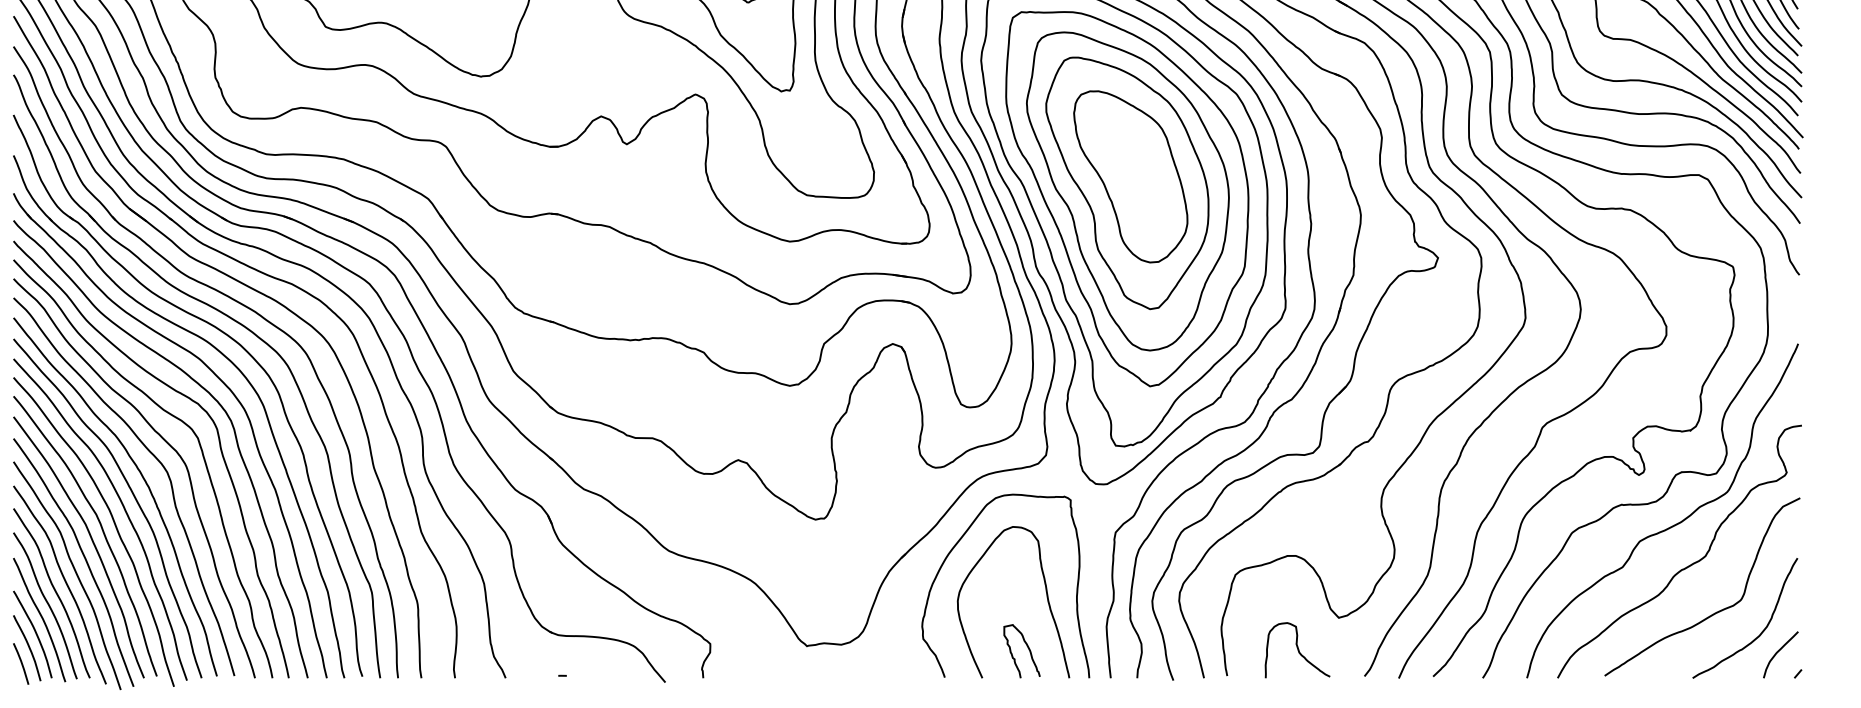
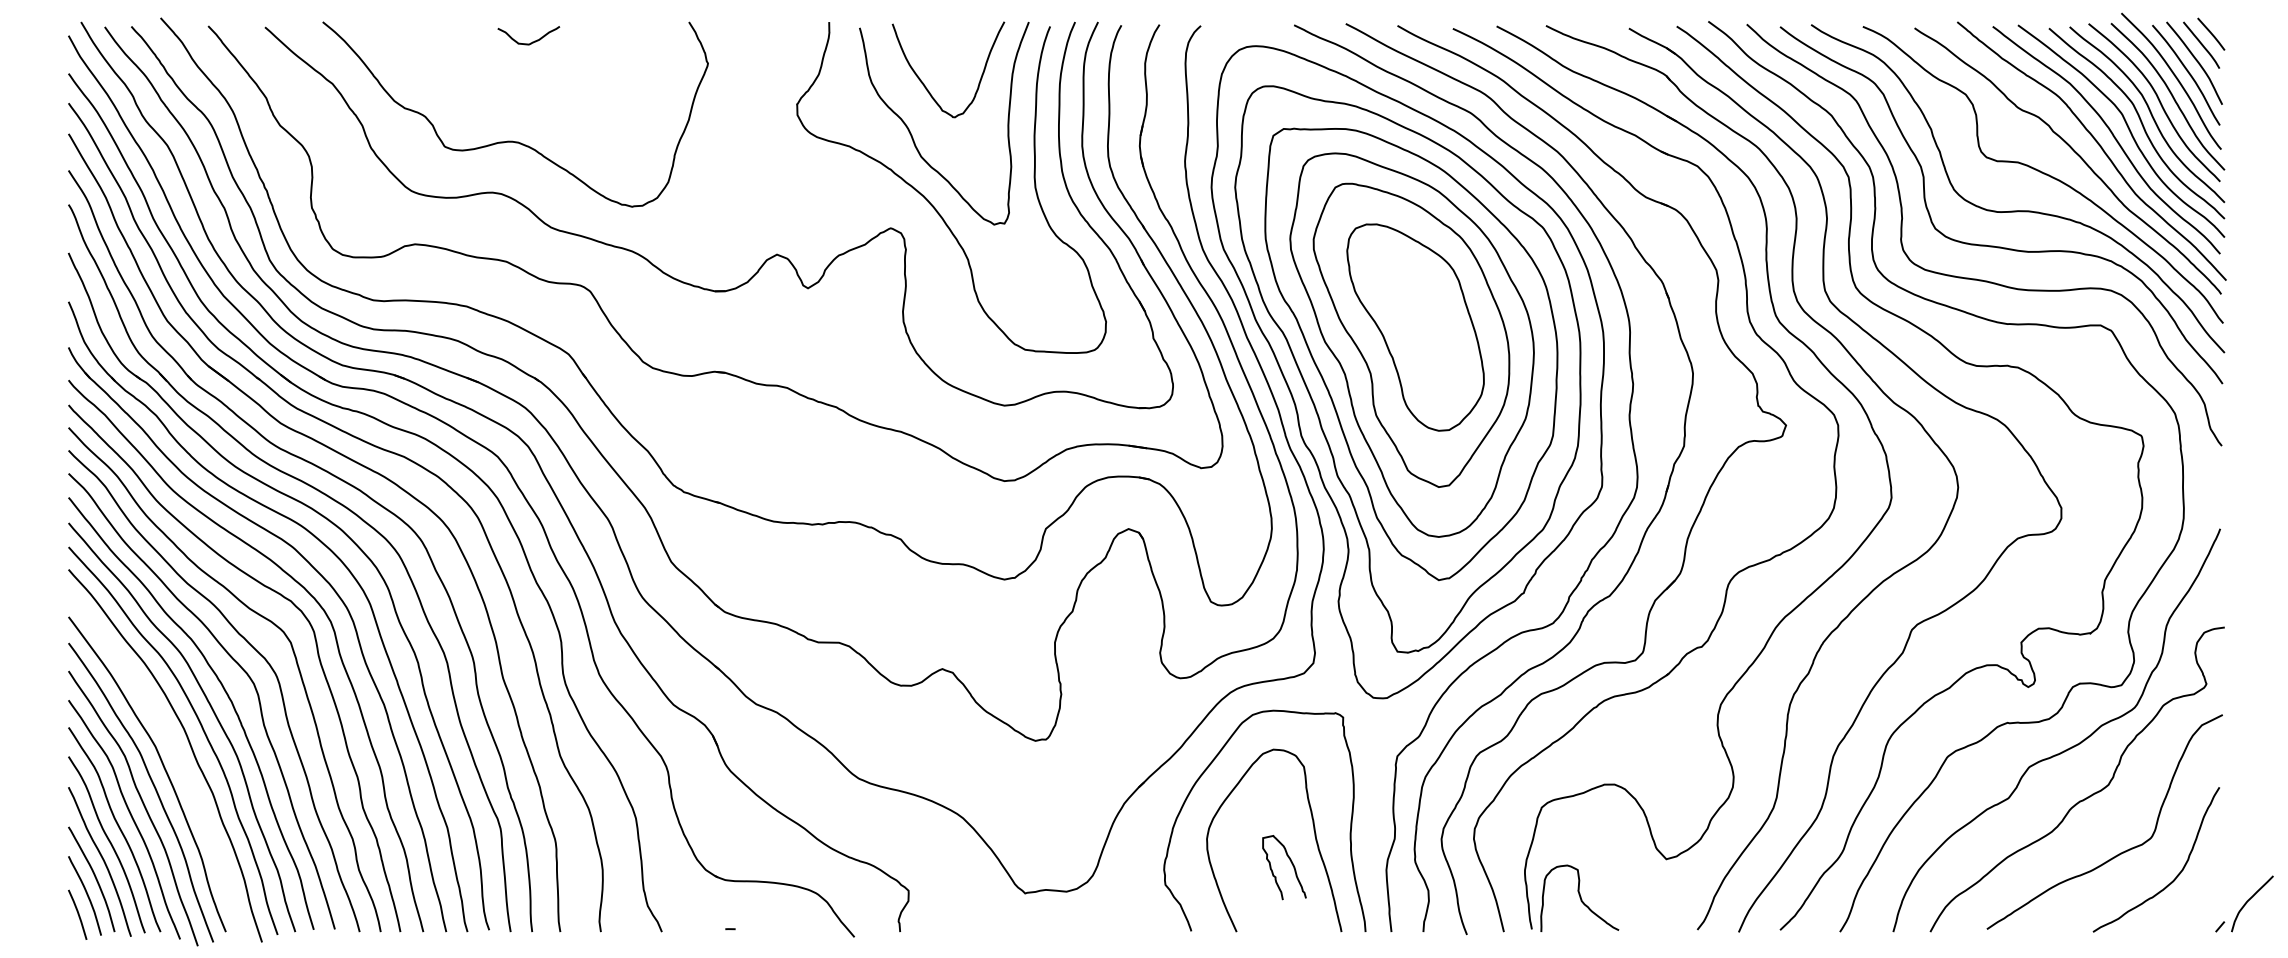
curve: (101, 529) -> (174, 752), removed
curve: (1027, 648) -> (1291, 864), moved
curve: (1297, 649) -> (1579, 897), moved
curve: (1778, 652) -> (2249, 900), moved

